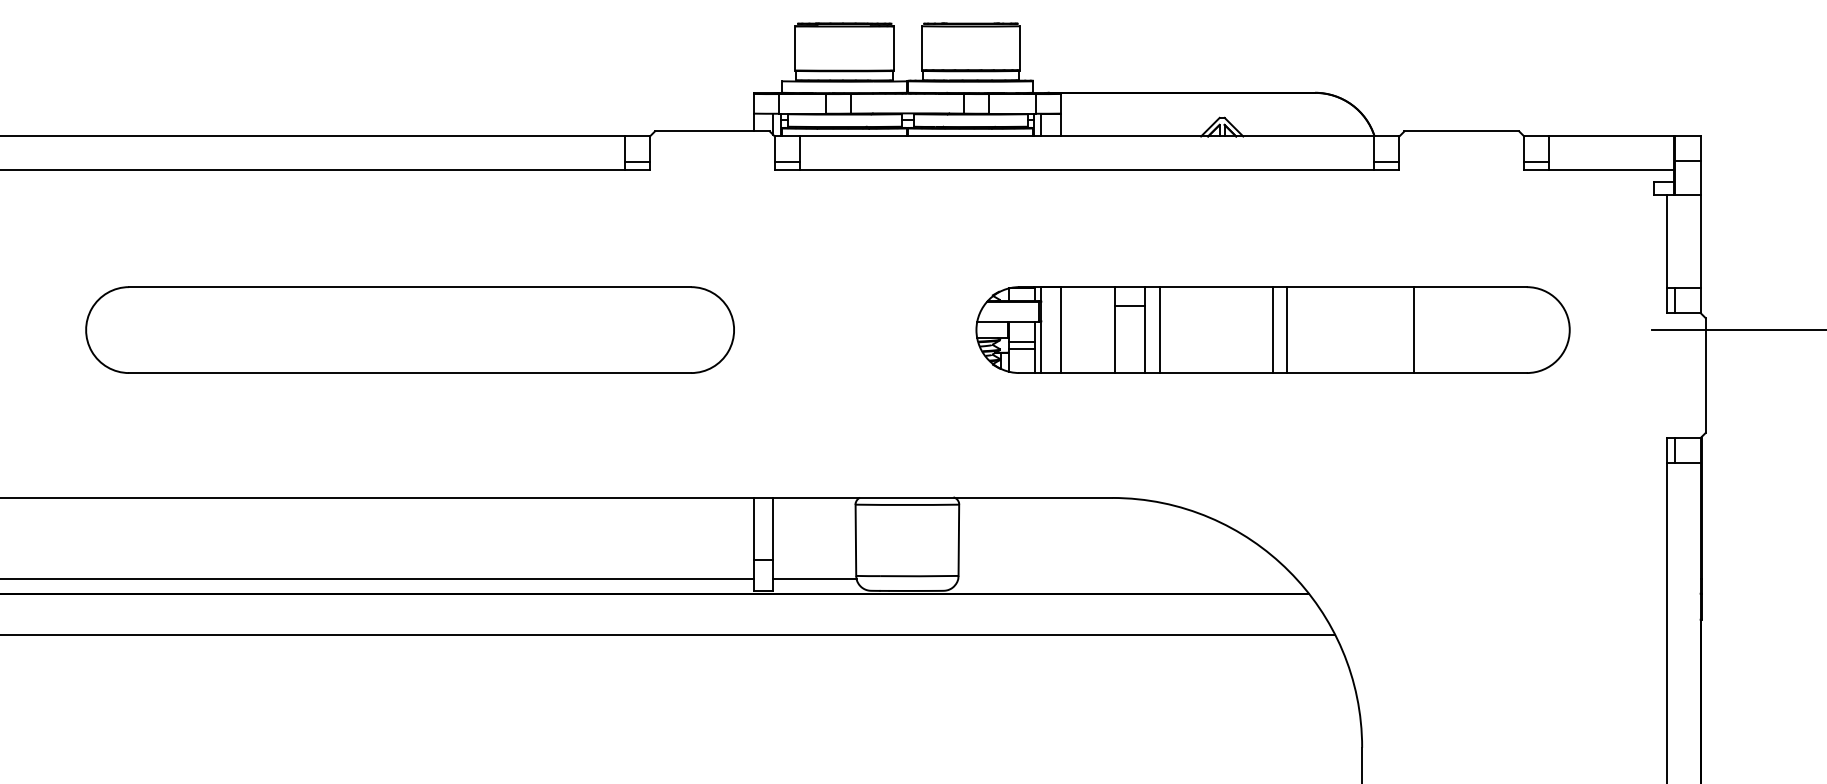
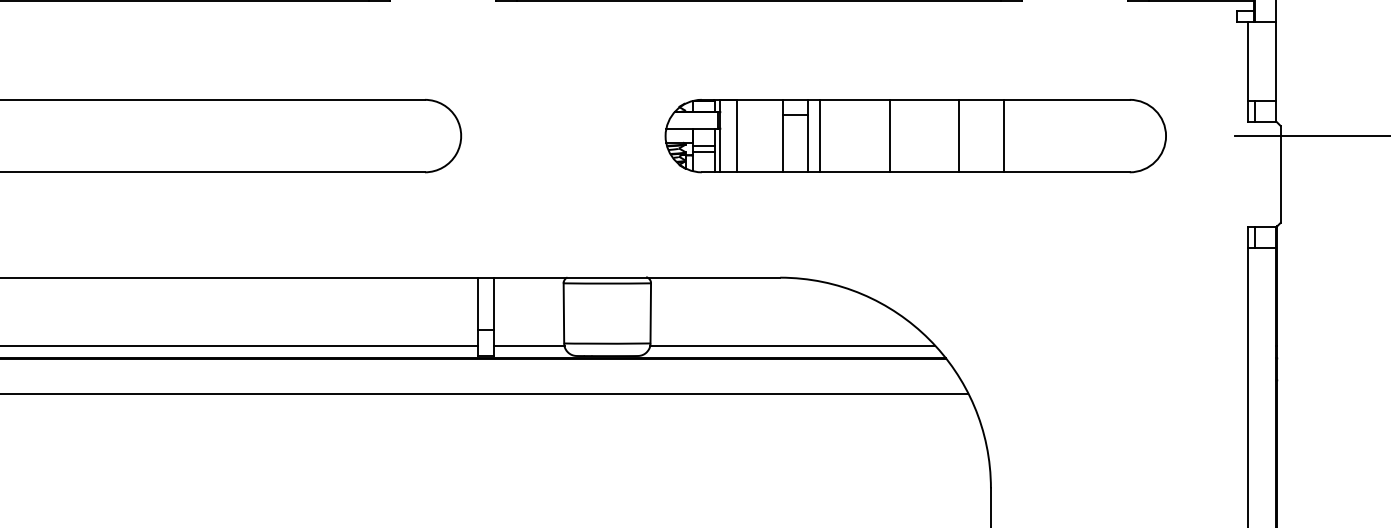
line: (1272, 330) -> (890, 136), moved
line: (1286, 330) -> (959, 136), moved
line: (1413, 330) -> (1003, 136), moved
line: (1127, 578) -> (793, 345), added

